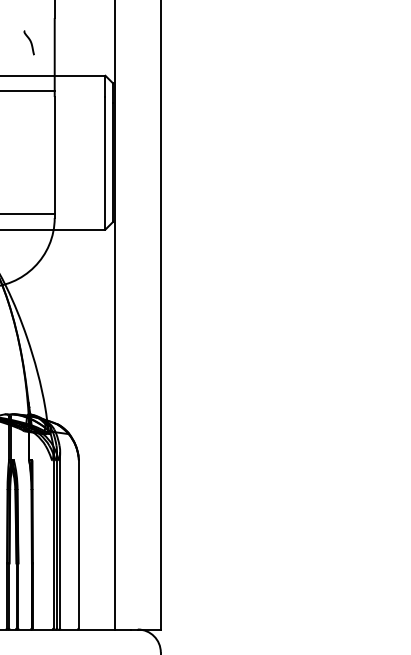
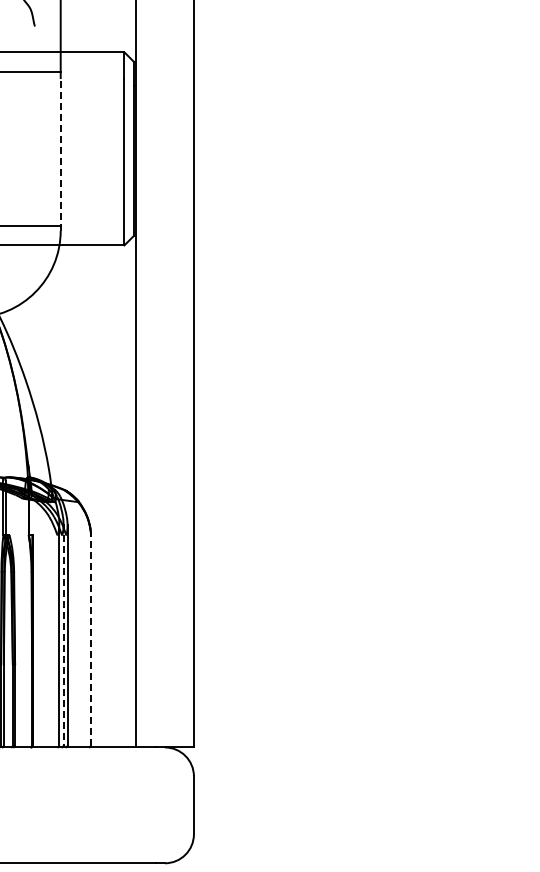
line: (54, 157) -> (60, 155), solid -> dashed
line: (56, 540) -> (63, 635), solid -> dashed
line: (79, 543) -> (91, 639), solid -> dashed

